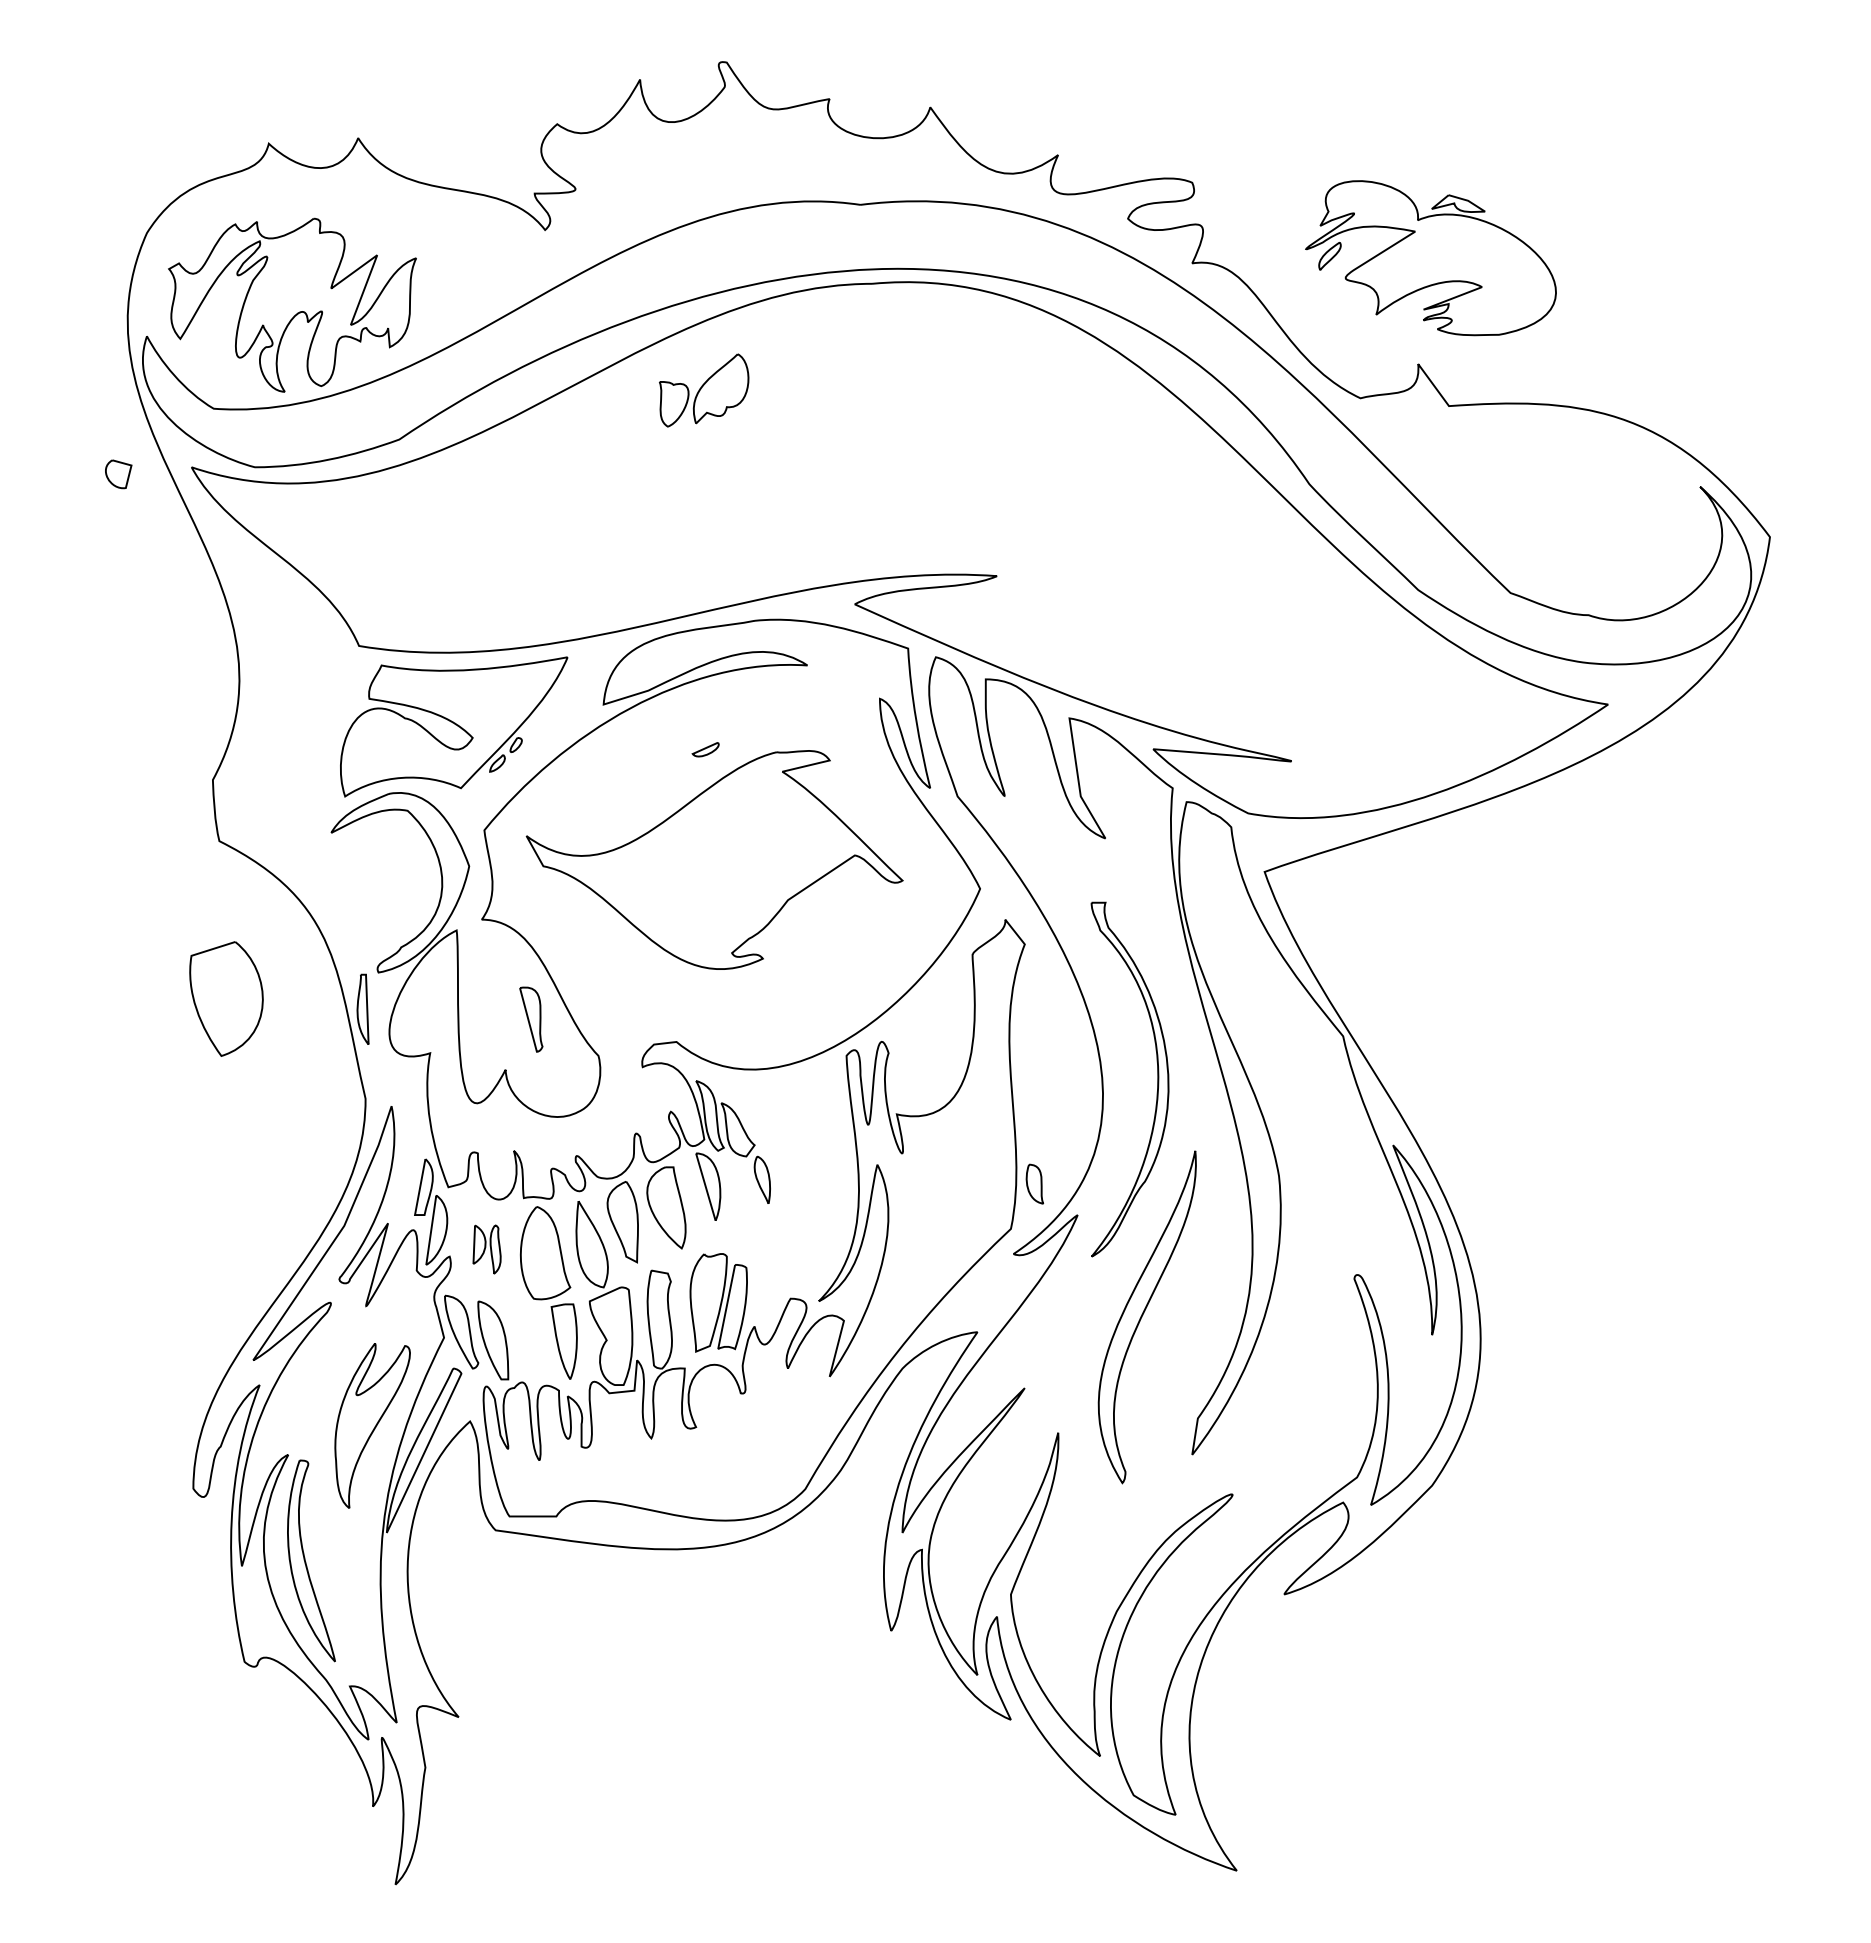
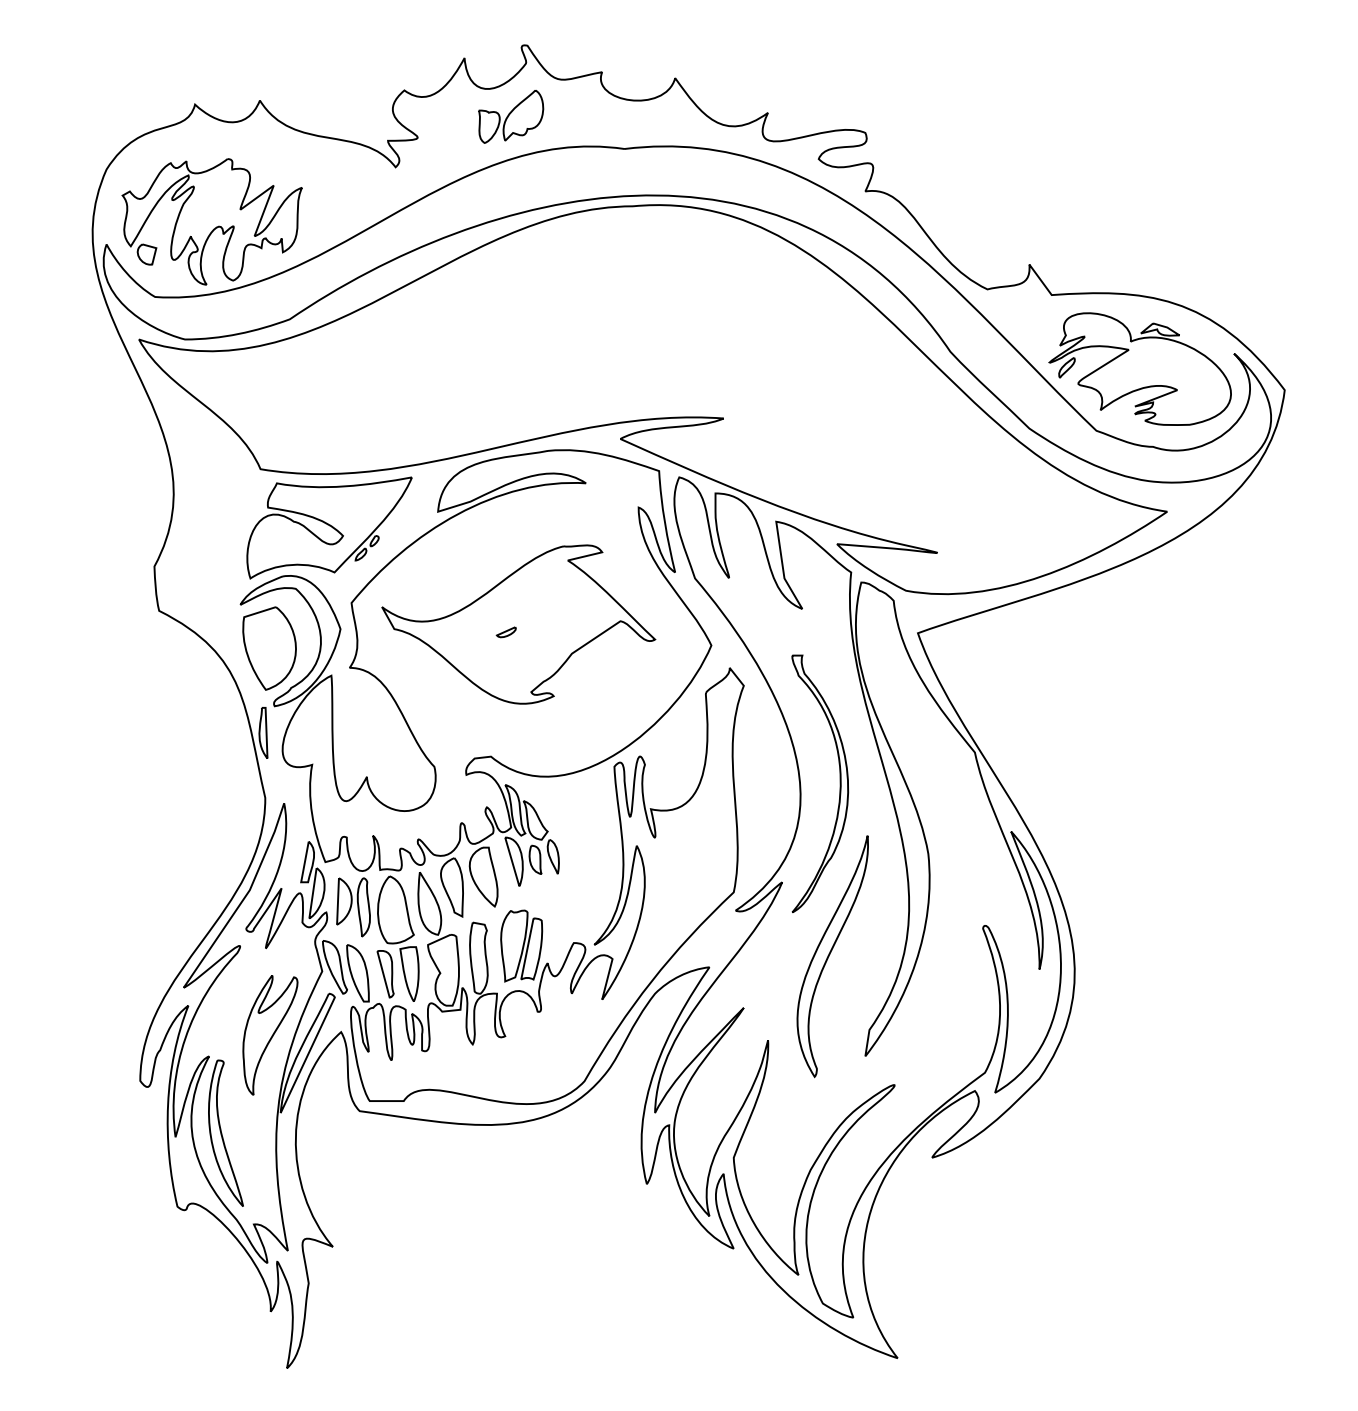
part: (1430, 258) -> (1139, 369), moved
part: (704, 390) -> (511, 116), moved
part: (118, 474) -> (146, 254), moved
part: (705, 749) -> (506, 632), moved
part: (226, 998) -> (269, 648), moved
part: (531, 1019) -> (385, 974), moved
part: (1034, 1183) -> (535, 859), moved
part: (486, 1249) -> (353, 907), size x1.67

